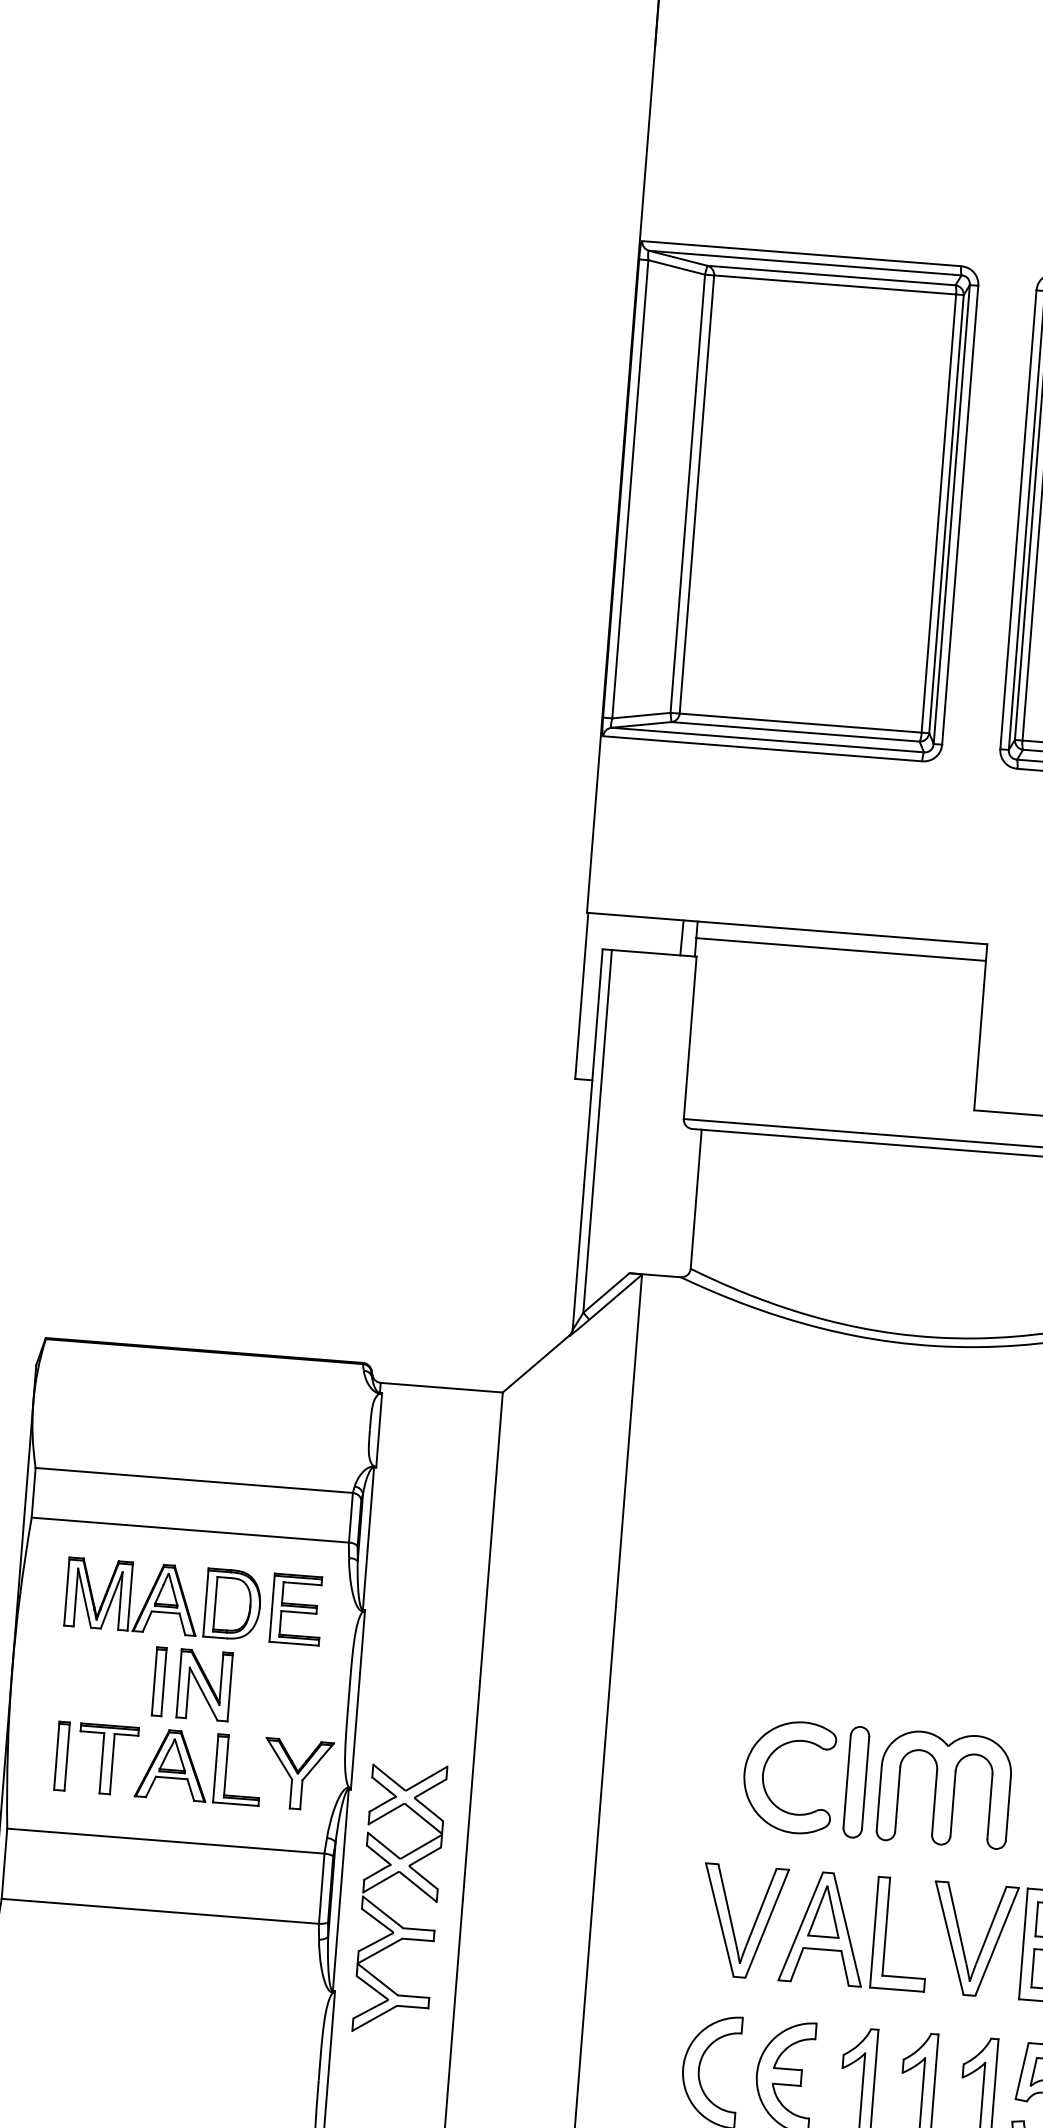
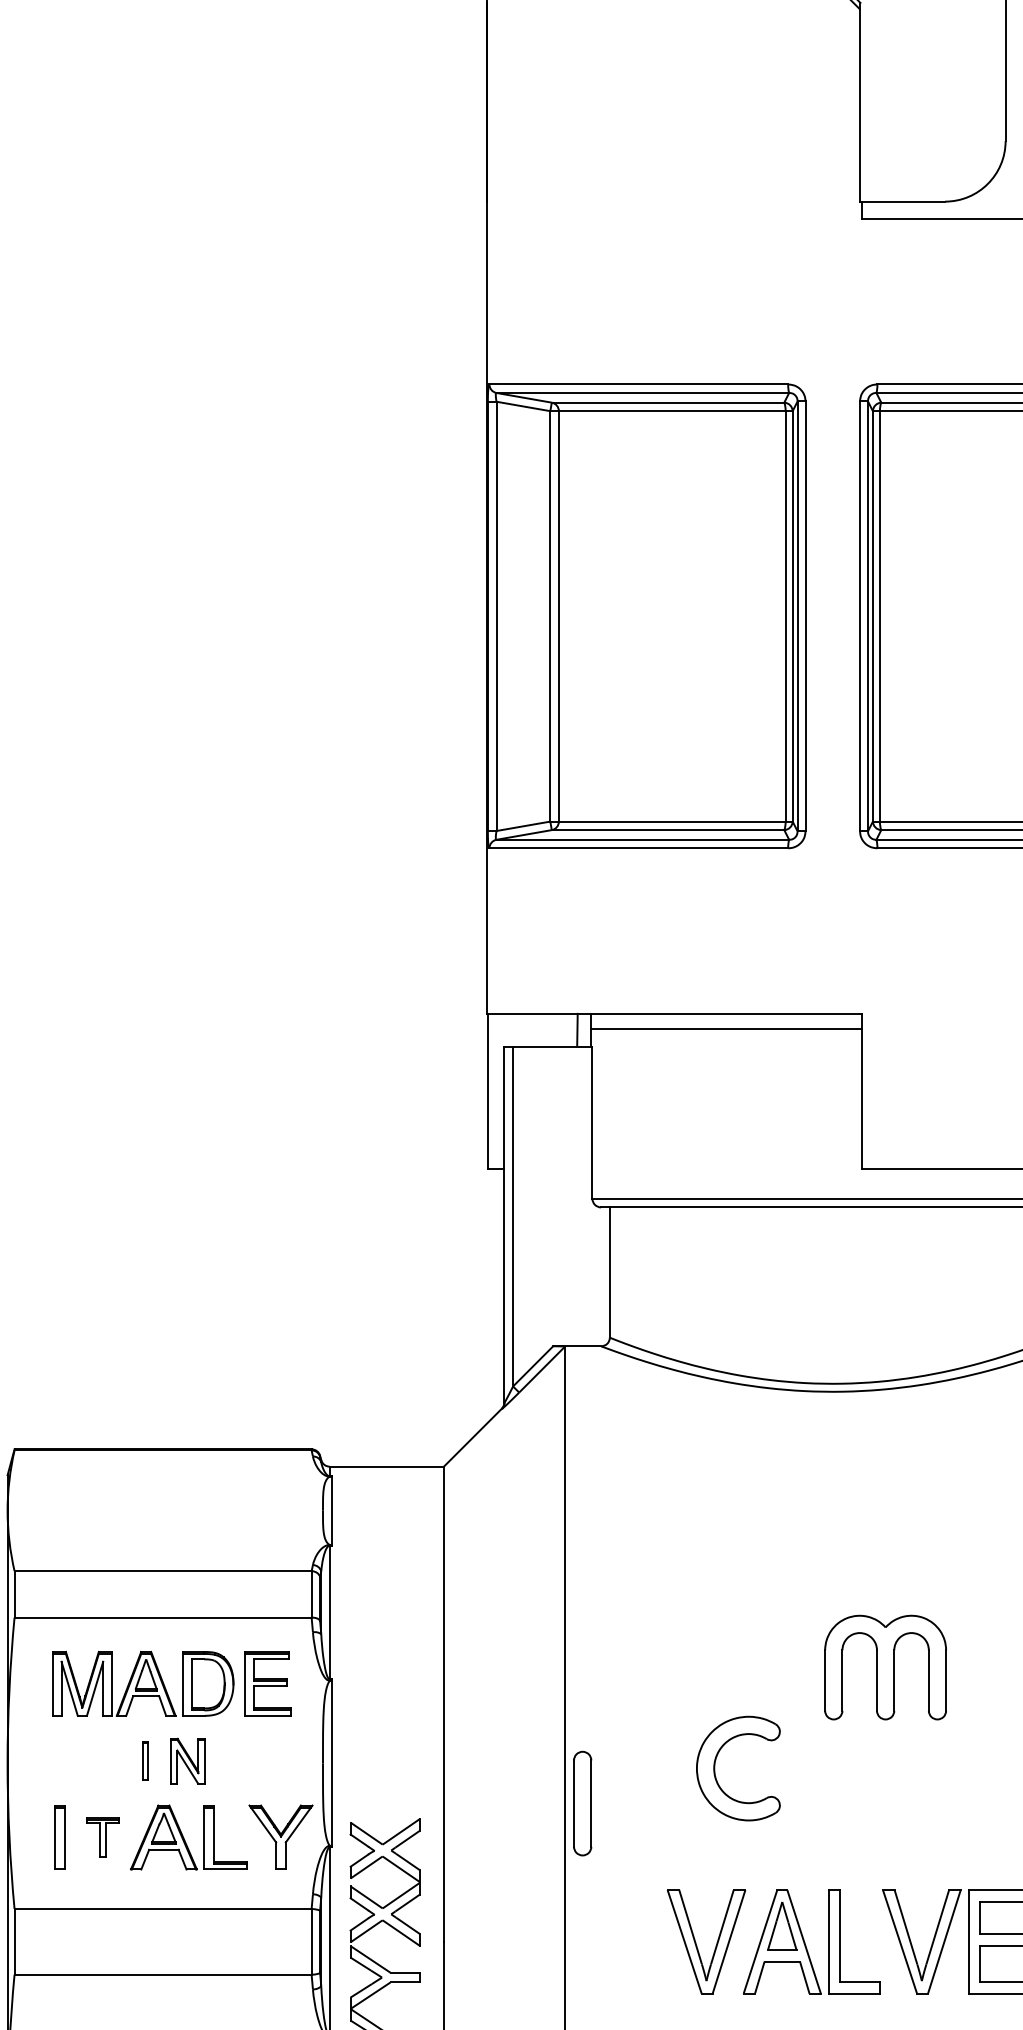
part: (159, 1681) -> (145, 1760), size x0.6
part: (204, 1685) -> (187, 1761), size x0.7
part: (107, 1759) -> (102, 1837), size x0.6
part: (764, 1774) -> (715, 1768), moved
part: (856, 1782) -> (582, 1803), moved
part: (944, 1789) -> (885, 1667), moved

